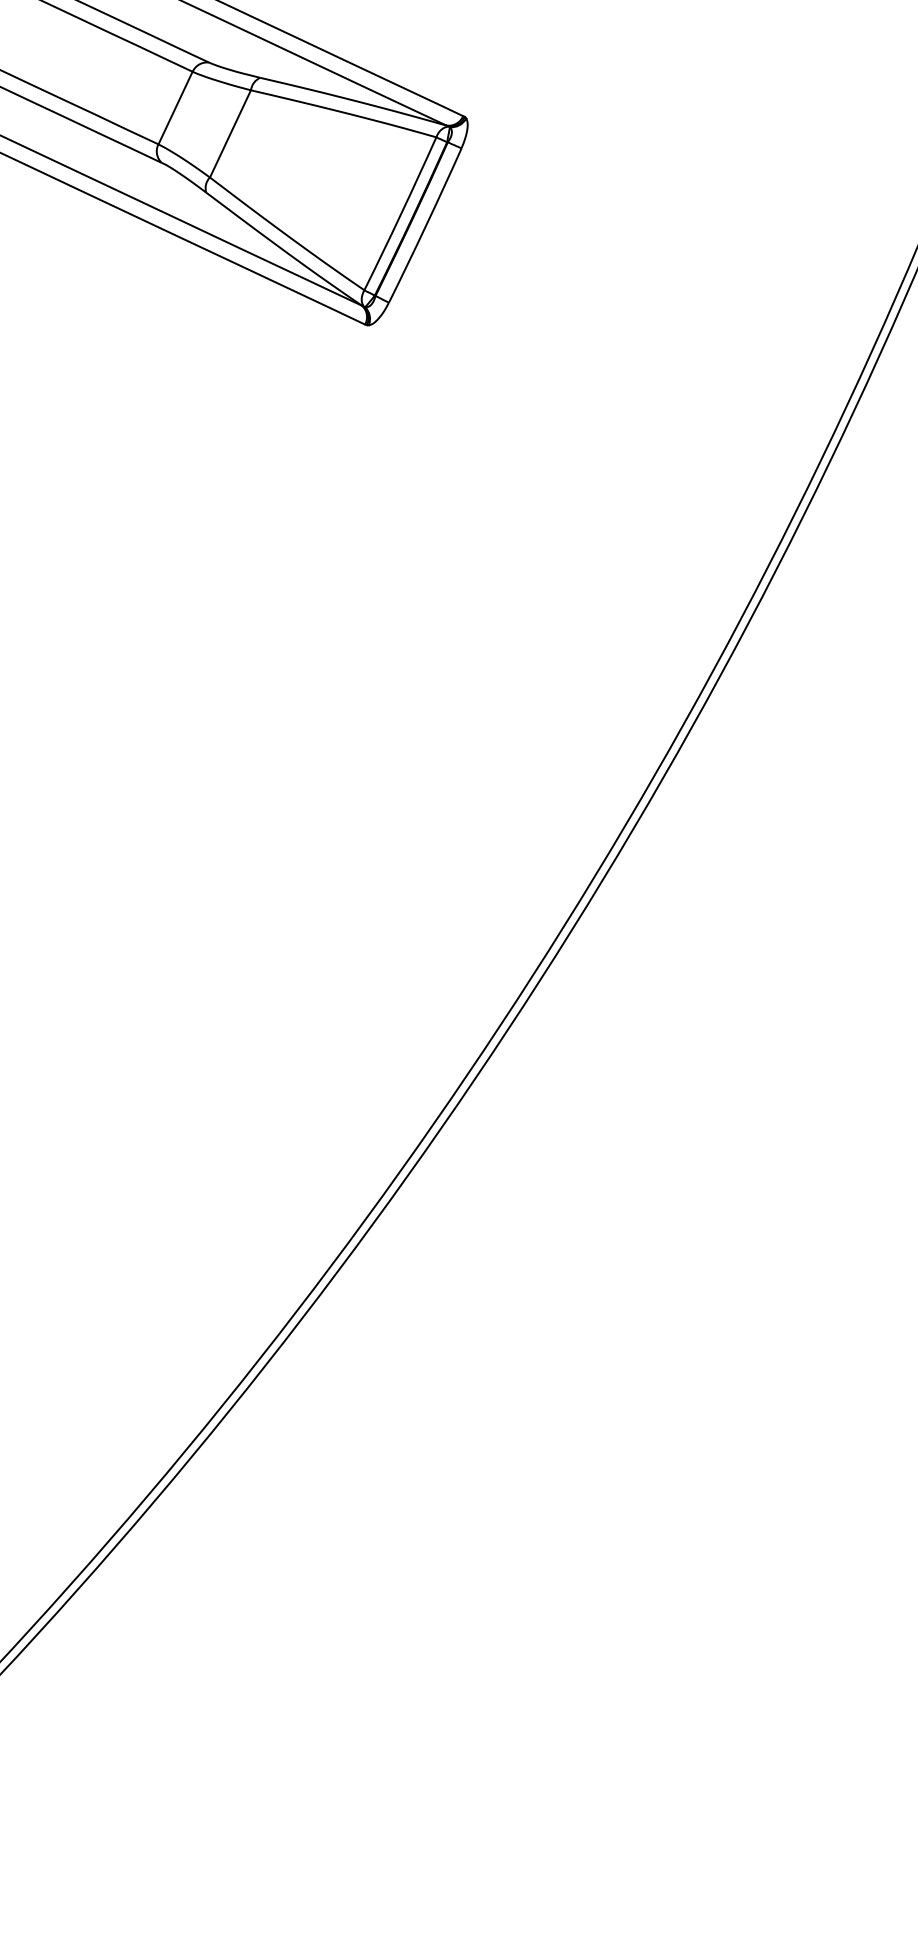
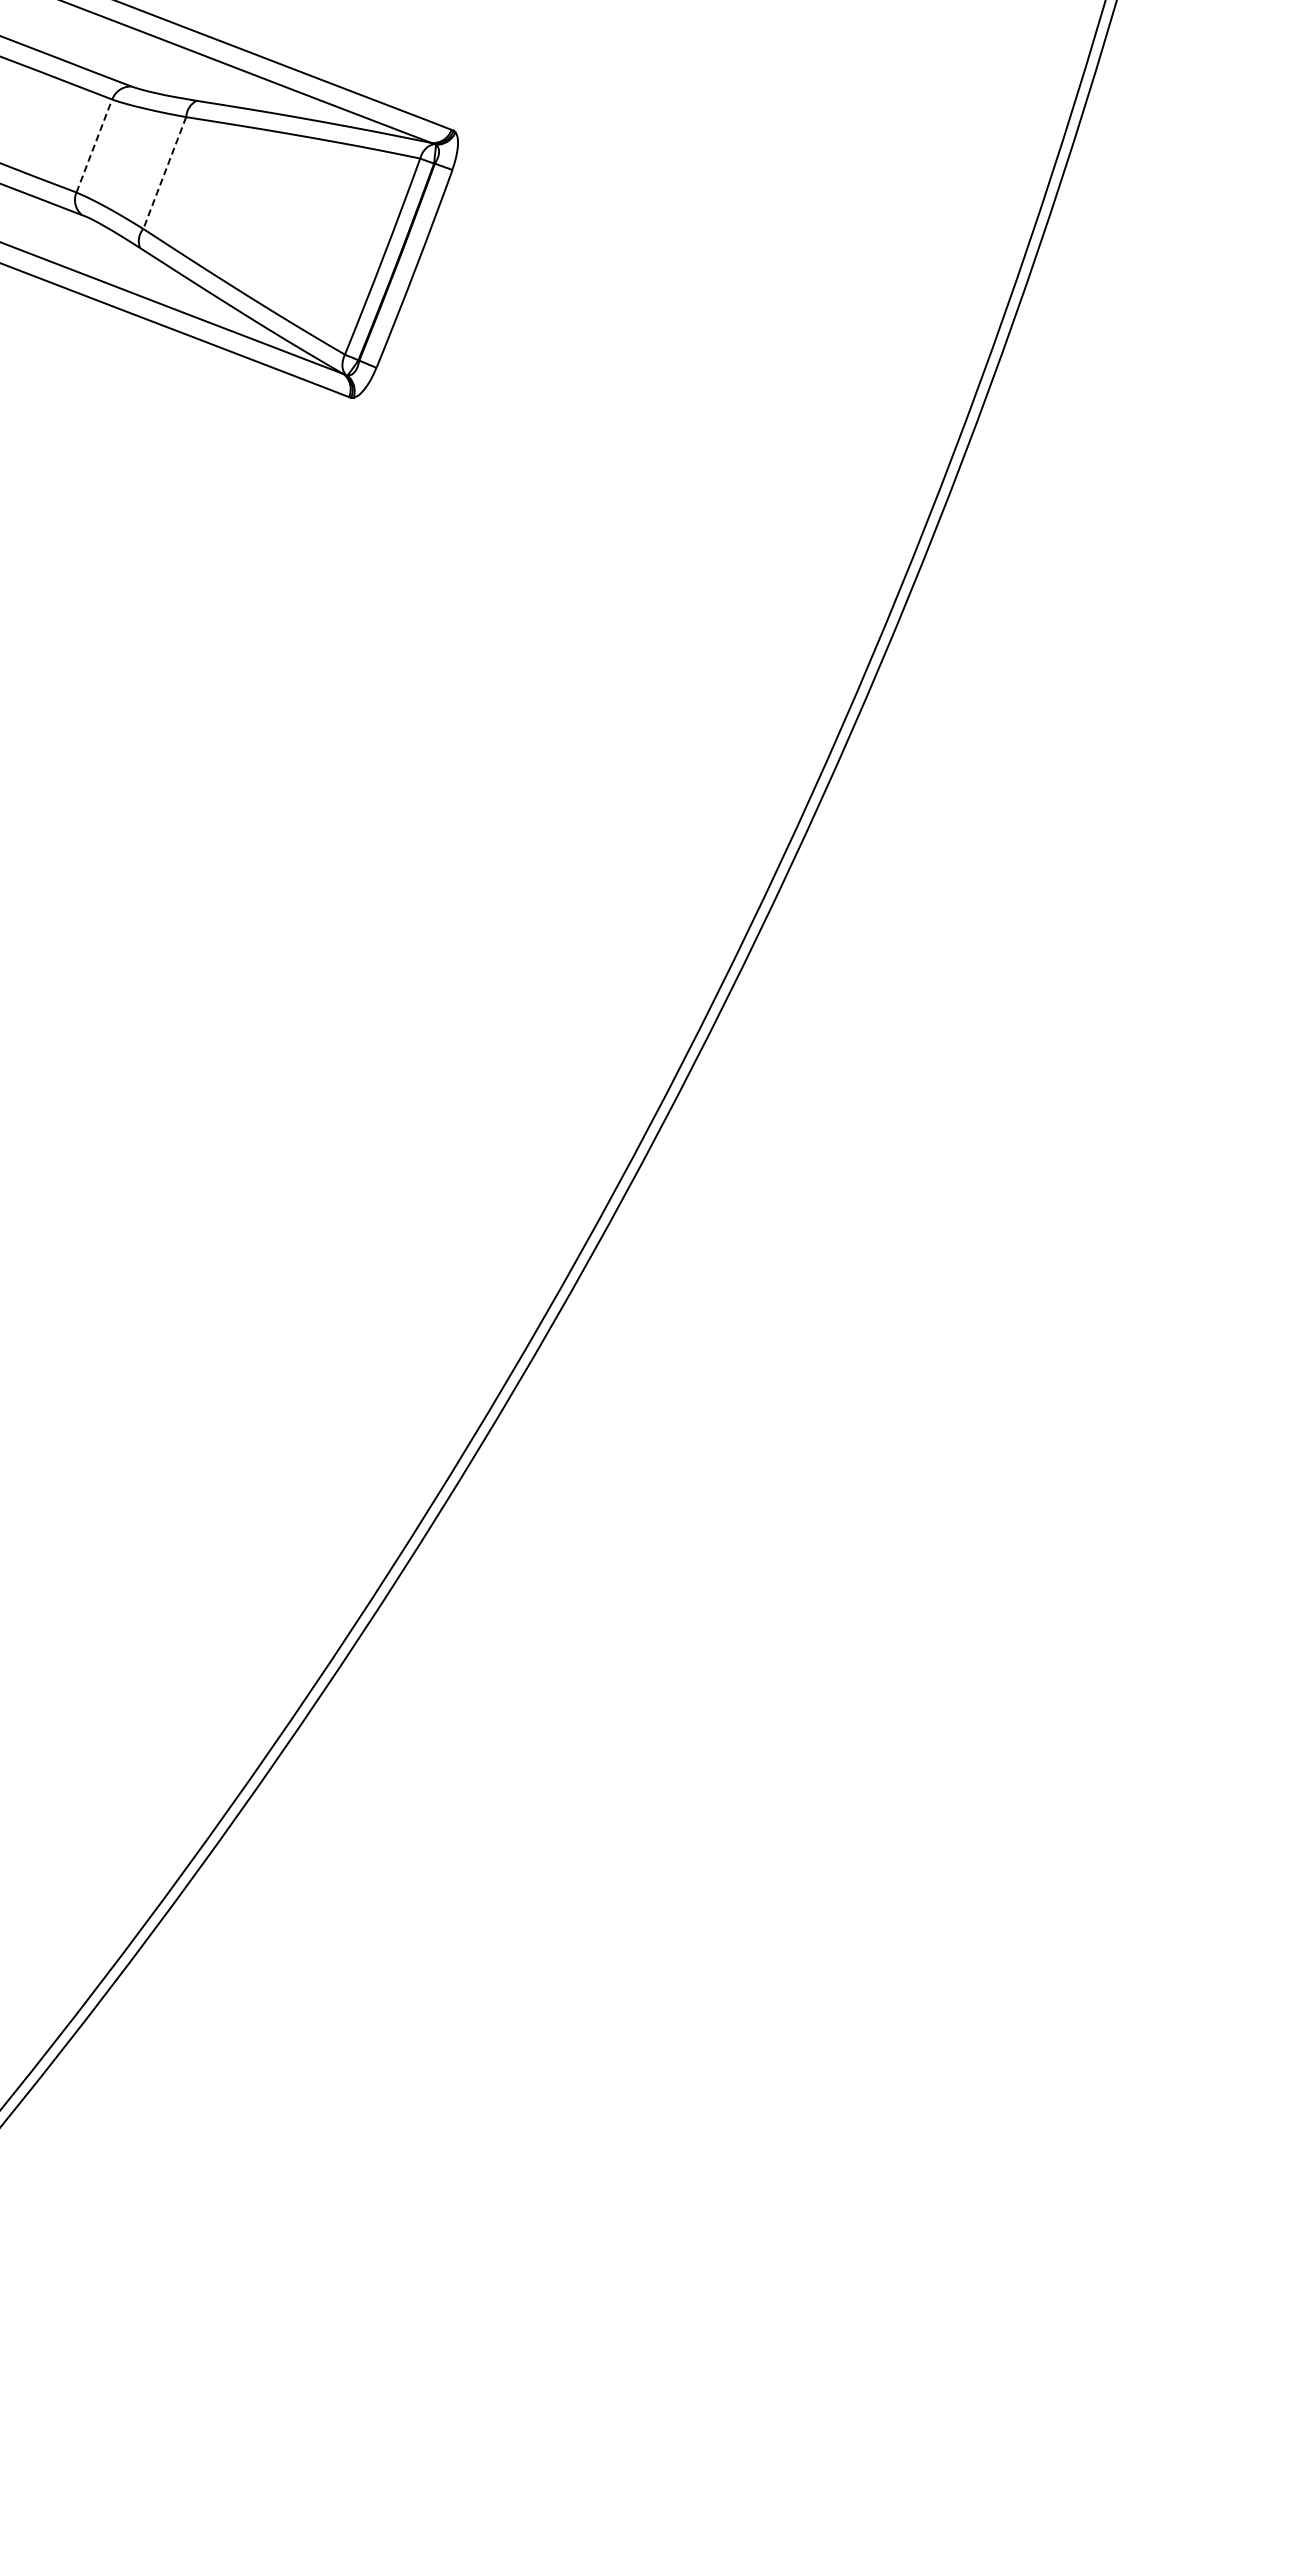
line: (175, 108) -> (94, 146), solid -> dashed
line: (230, 134) -> (164, 173), solid -> dashed

